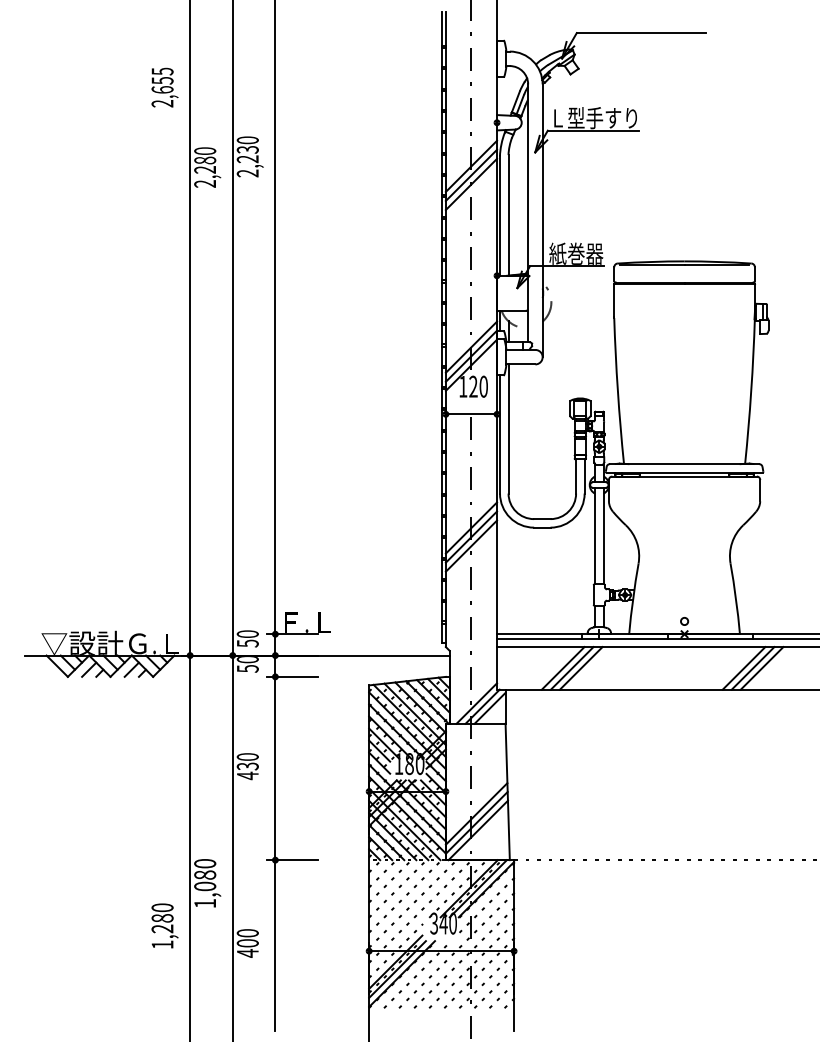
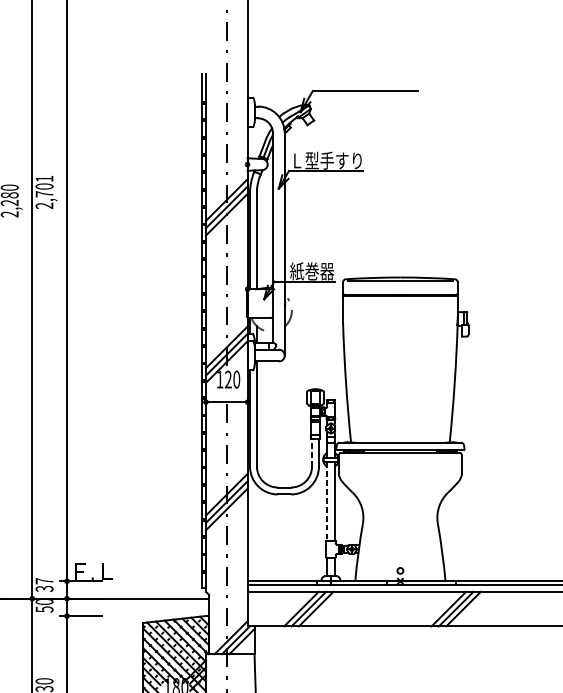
text: (247, 149) -> (44, 186), 2,230 -> 2,701
line: (576, 475) -> (312, 451), solid -> dashed
line: (594, 536) -> (327, 501), solid -> dashed
text: (247, 638) -> (44, 584), 50 -> 37

